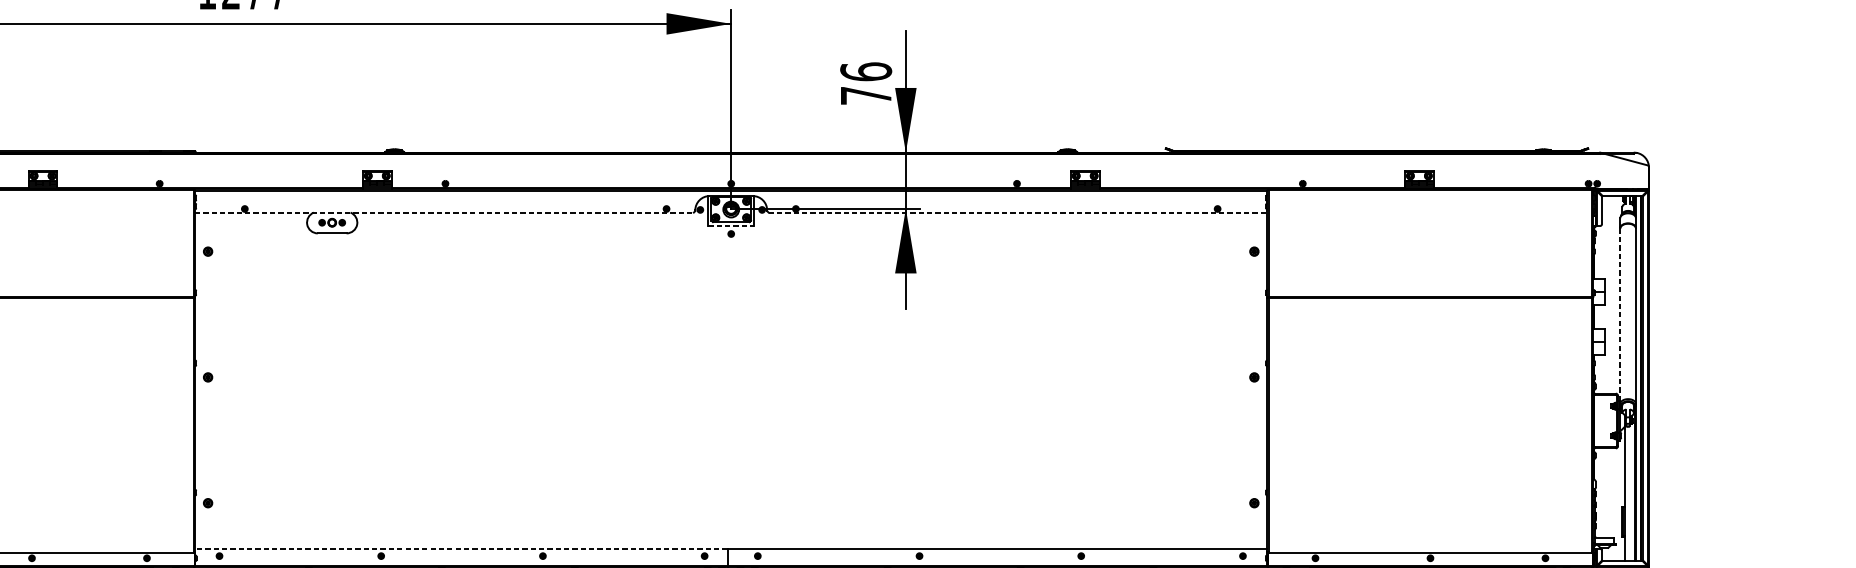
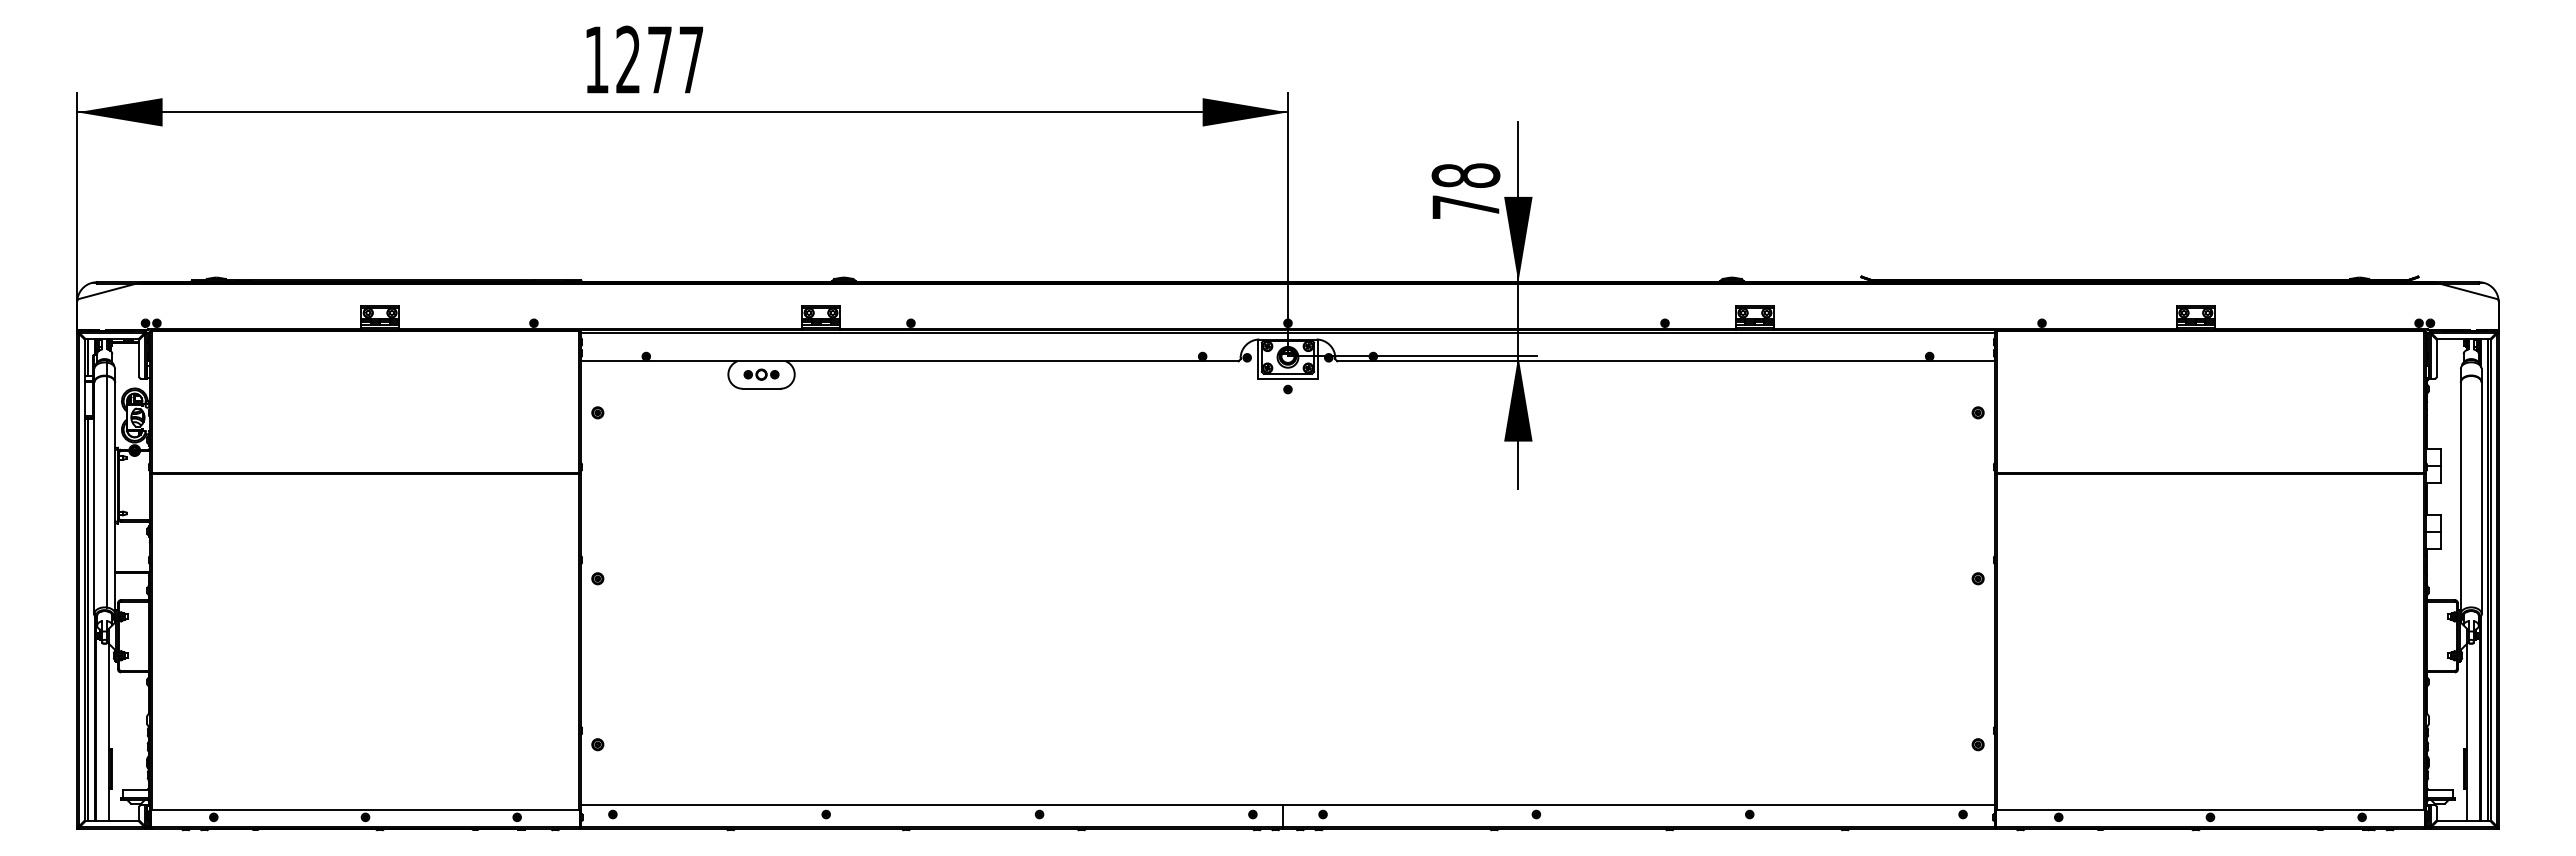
text: (865, 71) -> (1465, 175), 76 -> 78
line: (445, 212) -> (910, 361), dashed -> solid
line: (1018, 212) -> (1666, 361), dashed -> solid
line: (731, 226) -> (1288, 379), dashed -> solid
line: (1620, 315) -> (2460, 497), dashed -> solid
line: (461, 549) -> (931, 805), dashed -> solid

